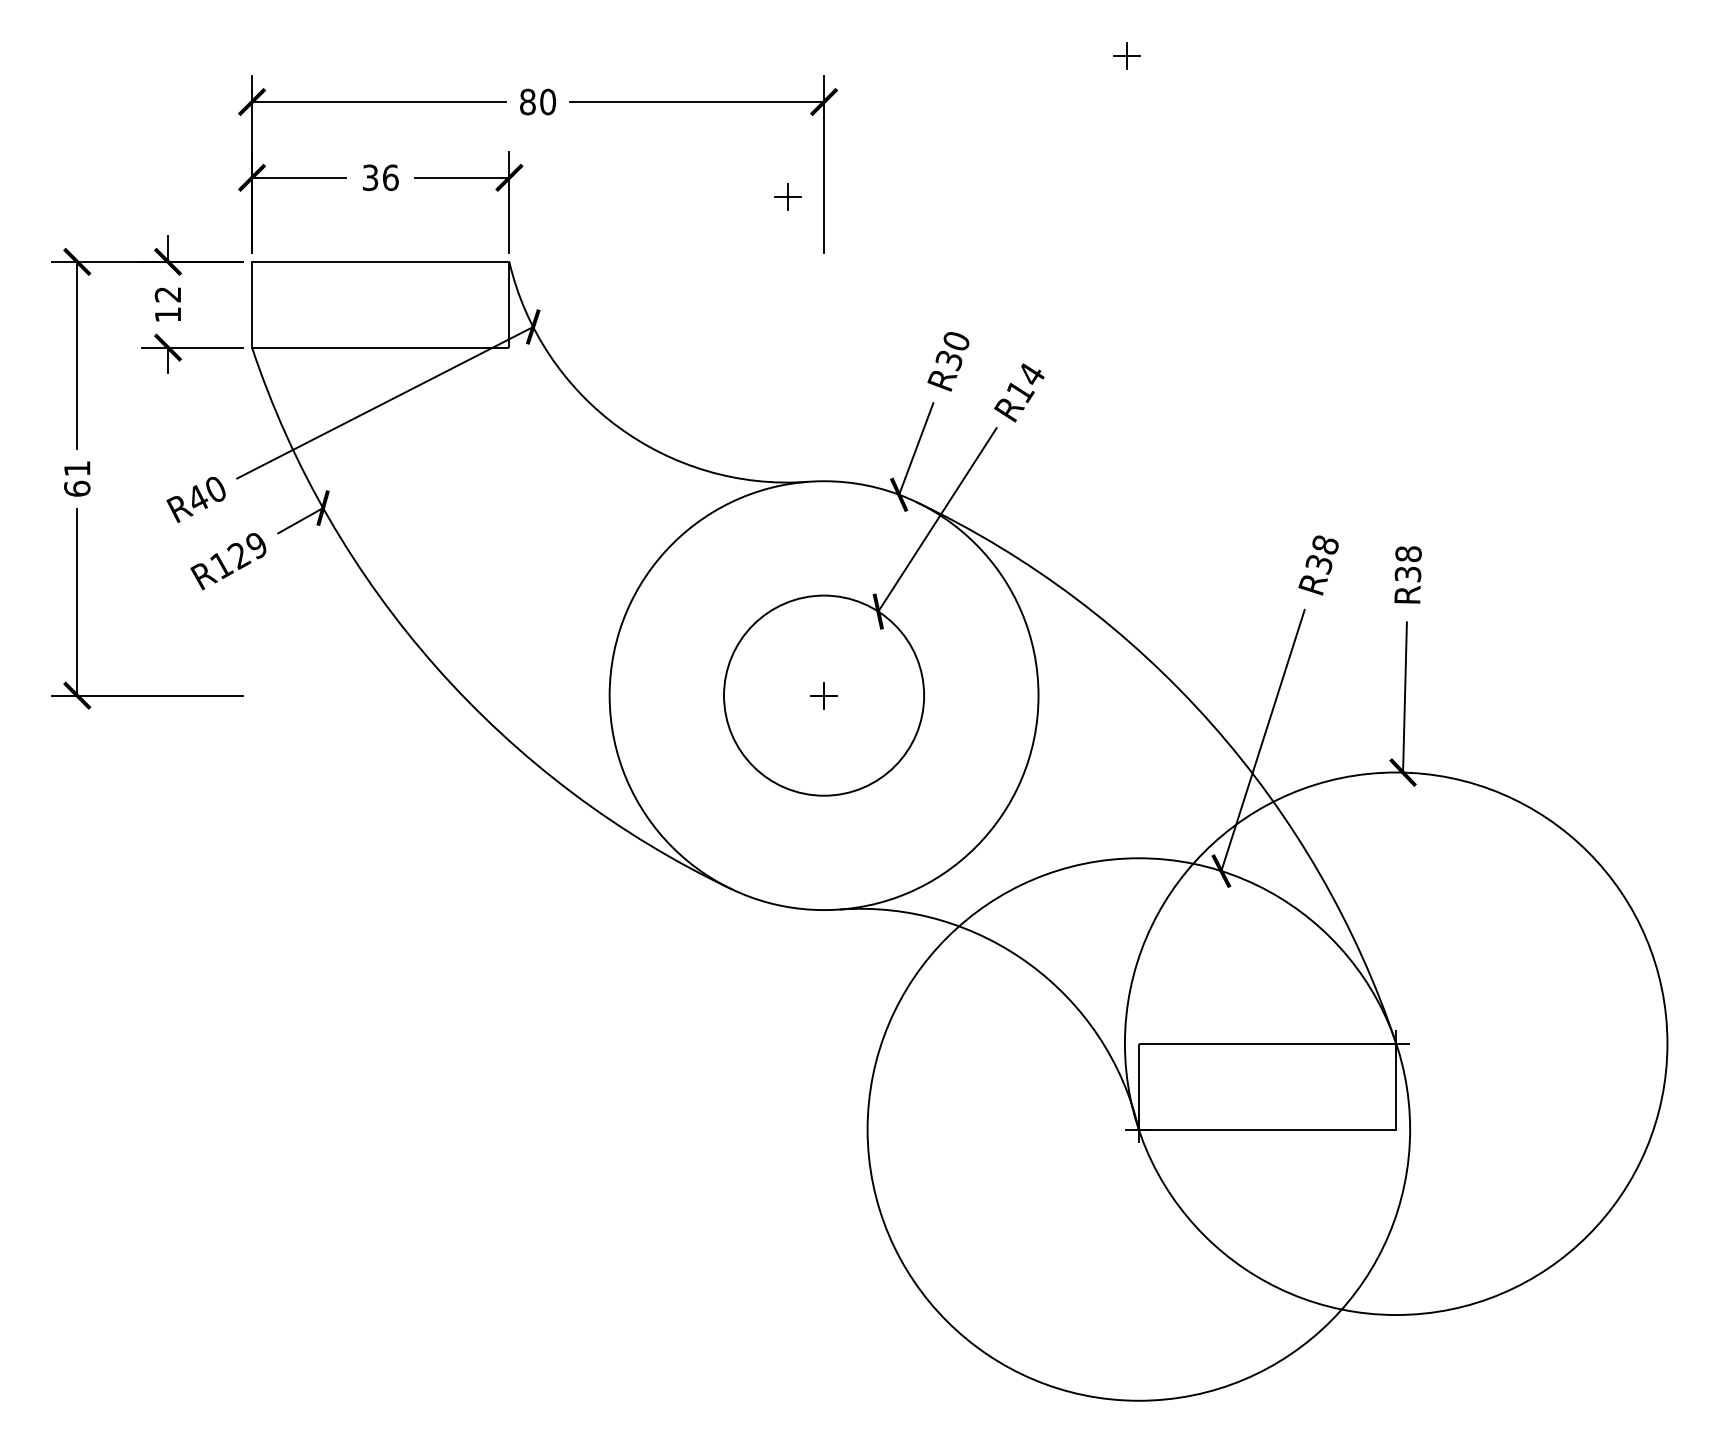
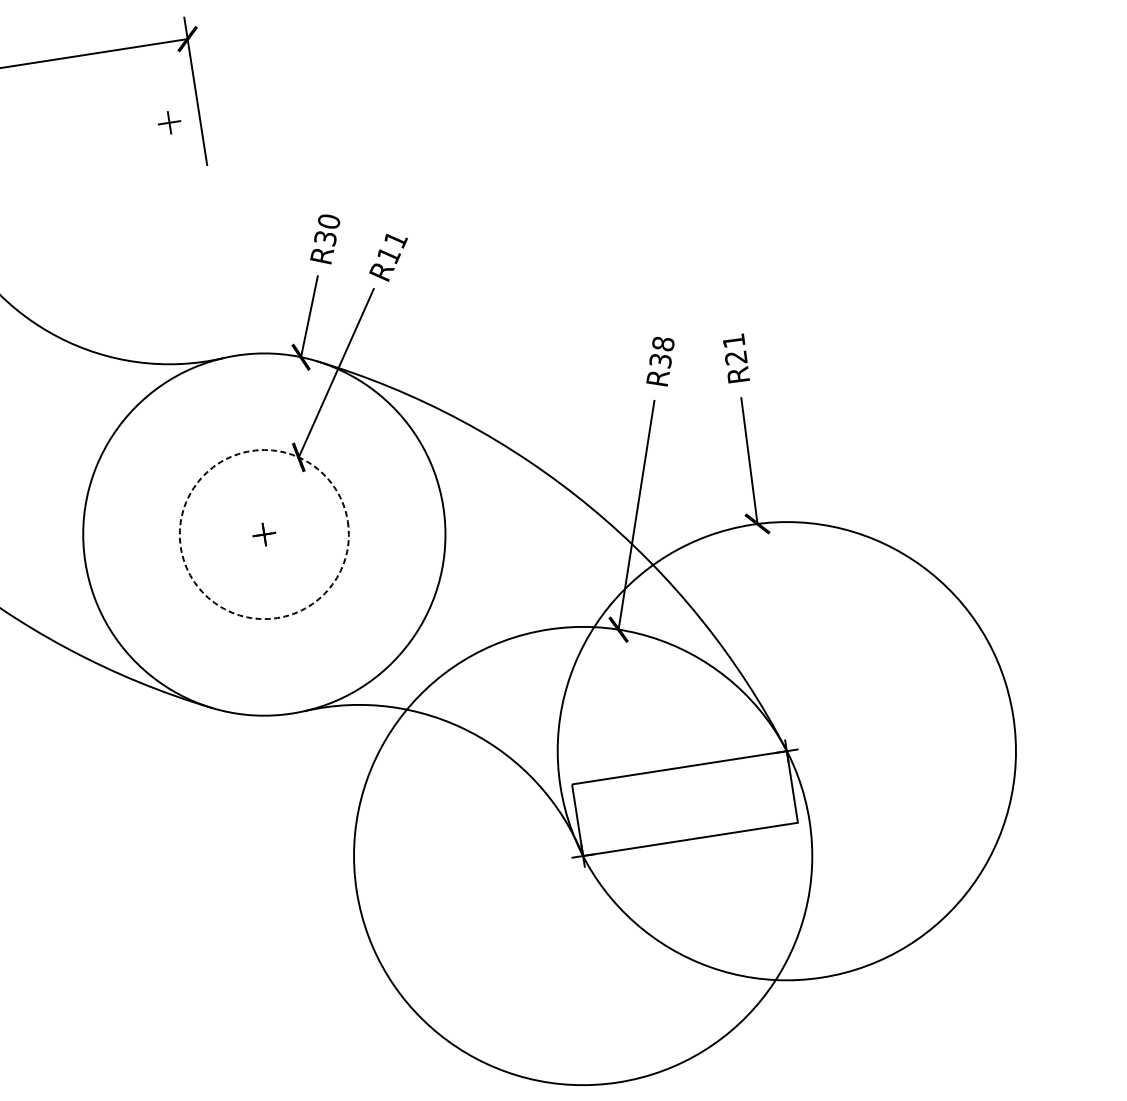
text: (1031, 374) -> (395, 239), R14 -> R11
text: (1408, 564) -> (735, 349), R38 -> R21
circle: (824, 695) -> (264, 534), solid -> dashed

